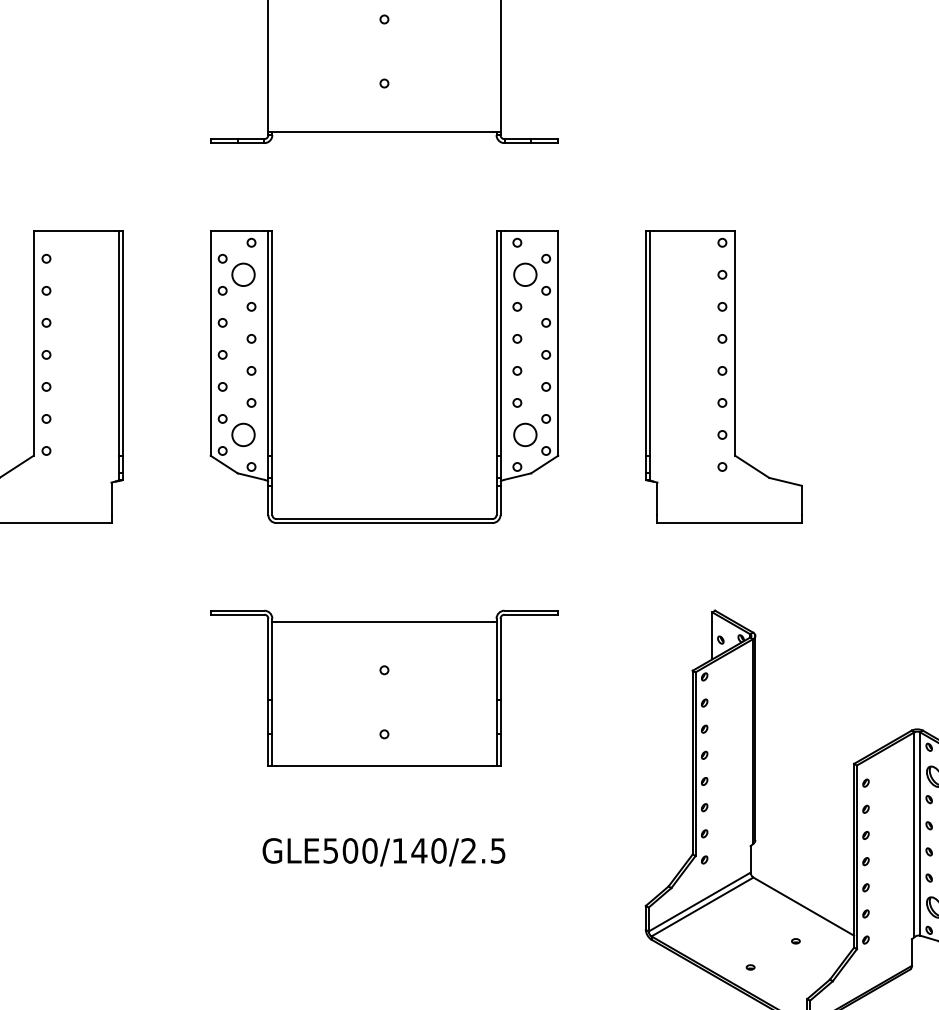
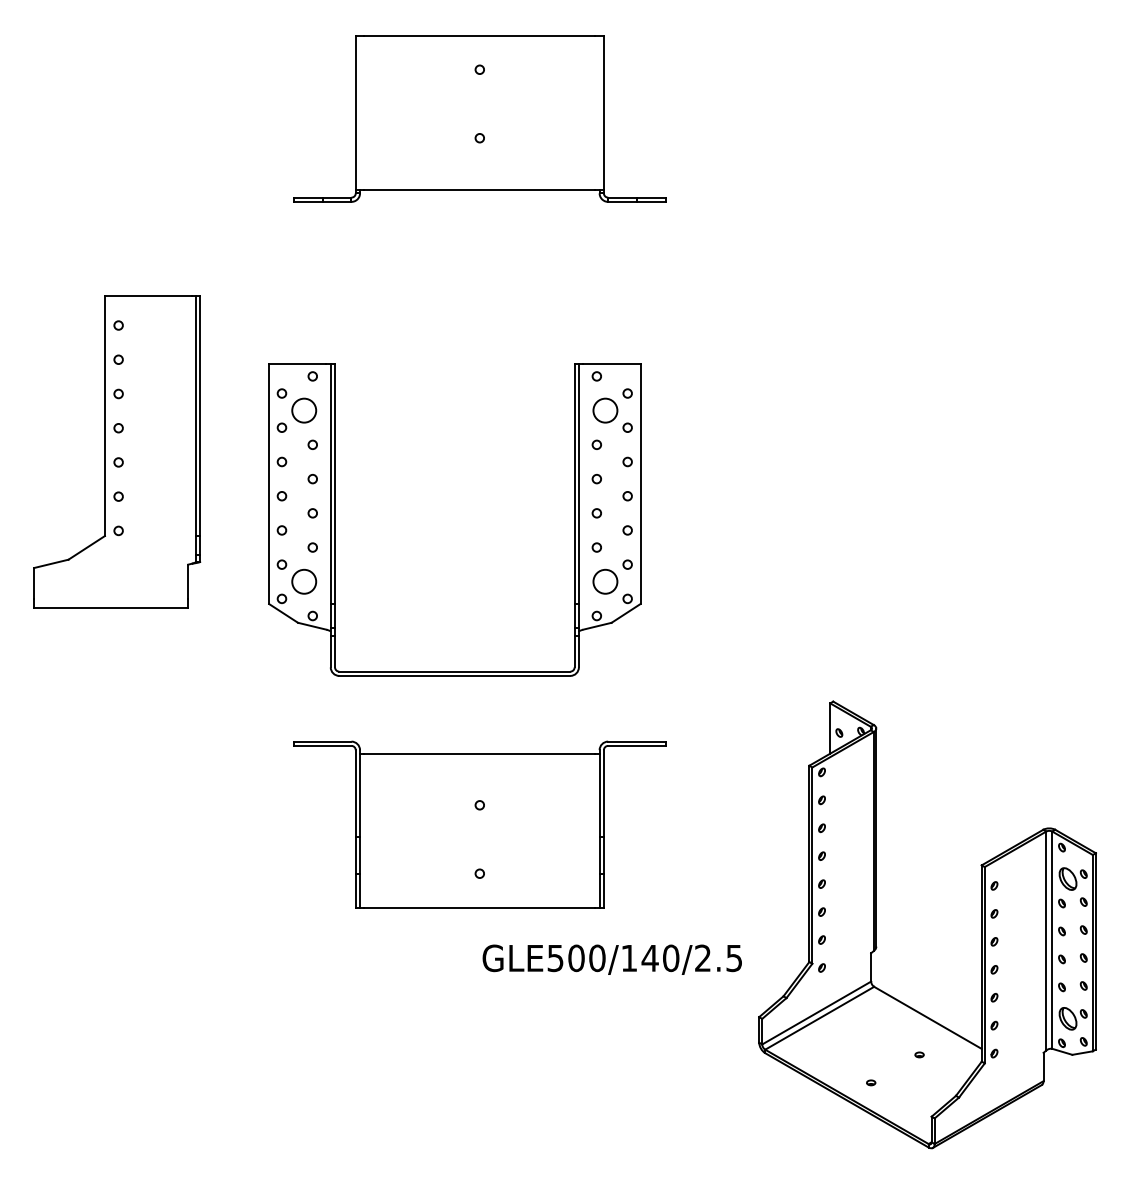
part: (272, 376) -> (335, 519), moved
part: (723, 376) -> (842, 451), removed
part: (384, 688) -> (479, 824), moved
text: (383, 852) -> (611, 959), moved

